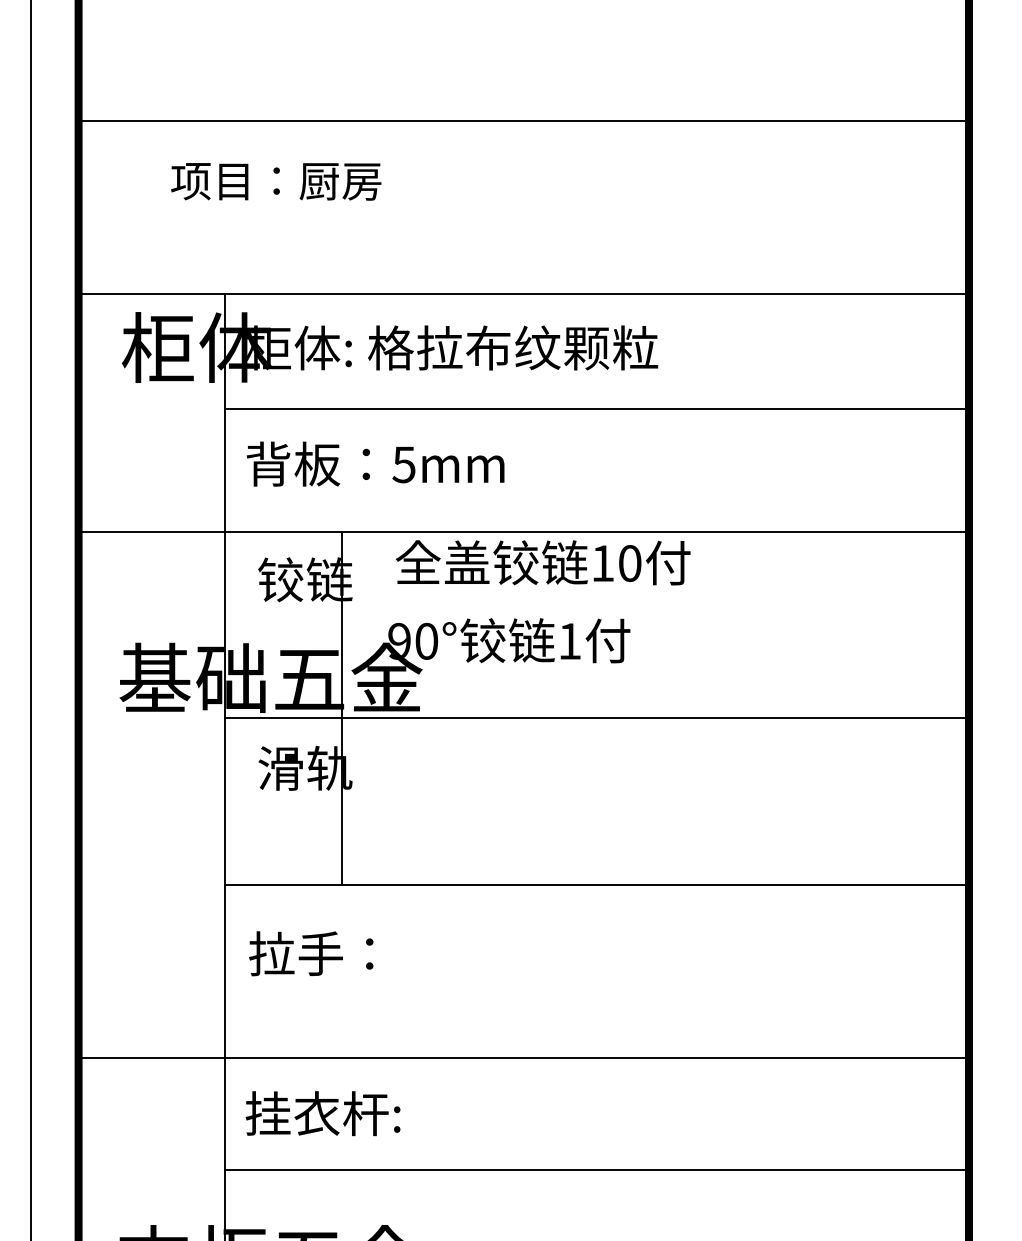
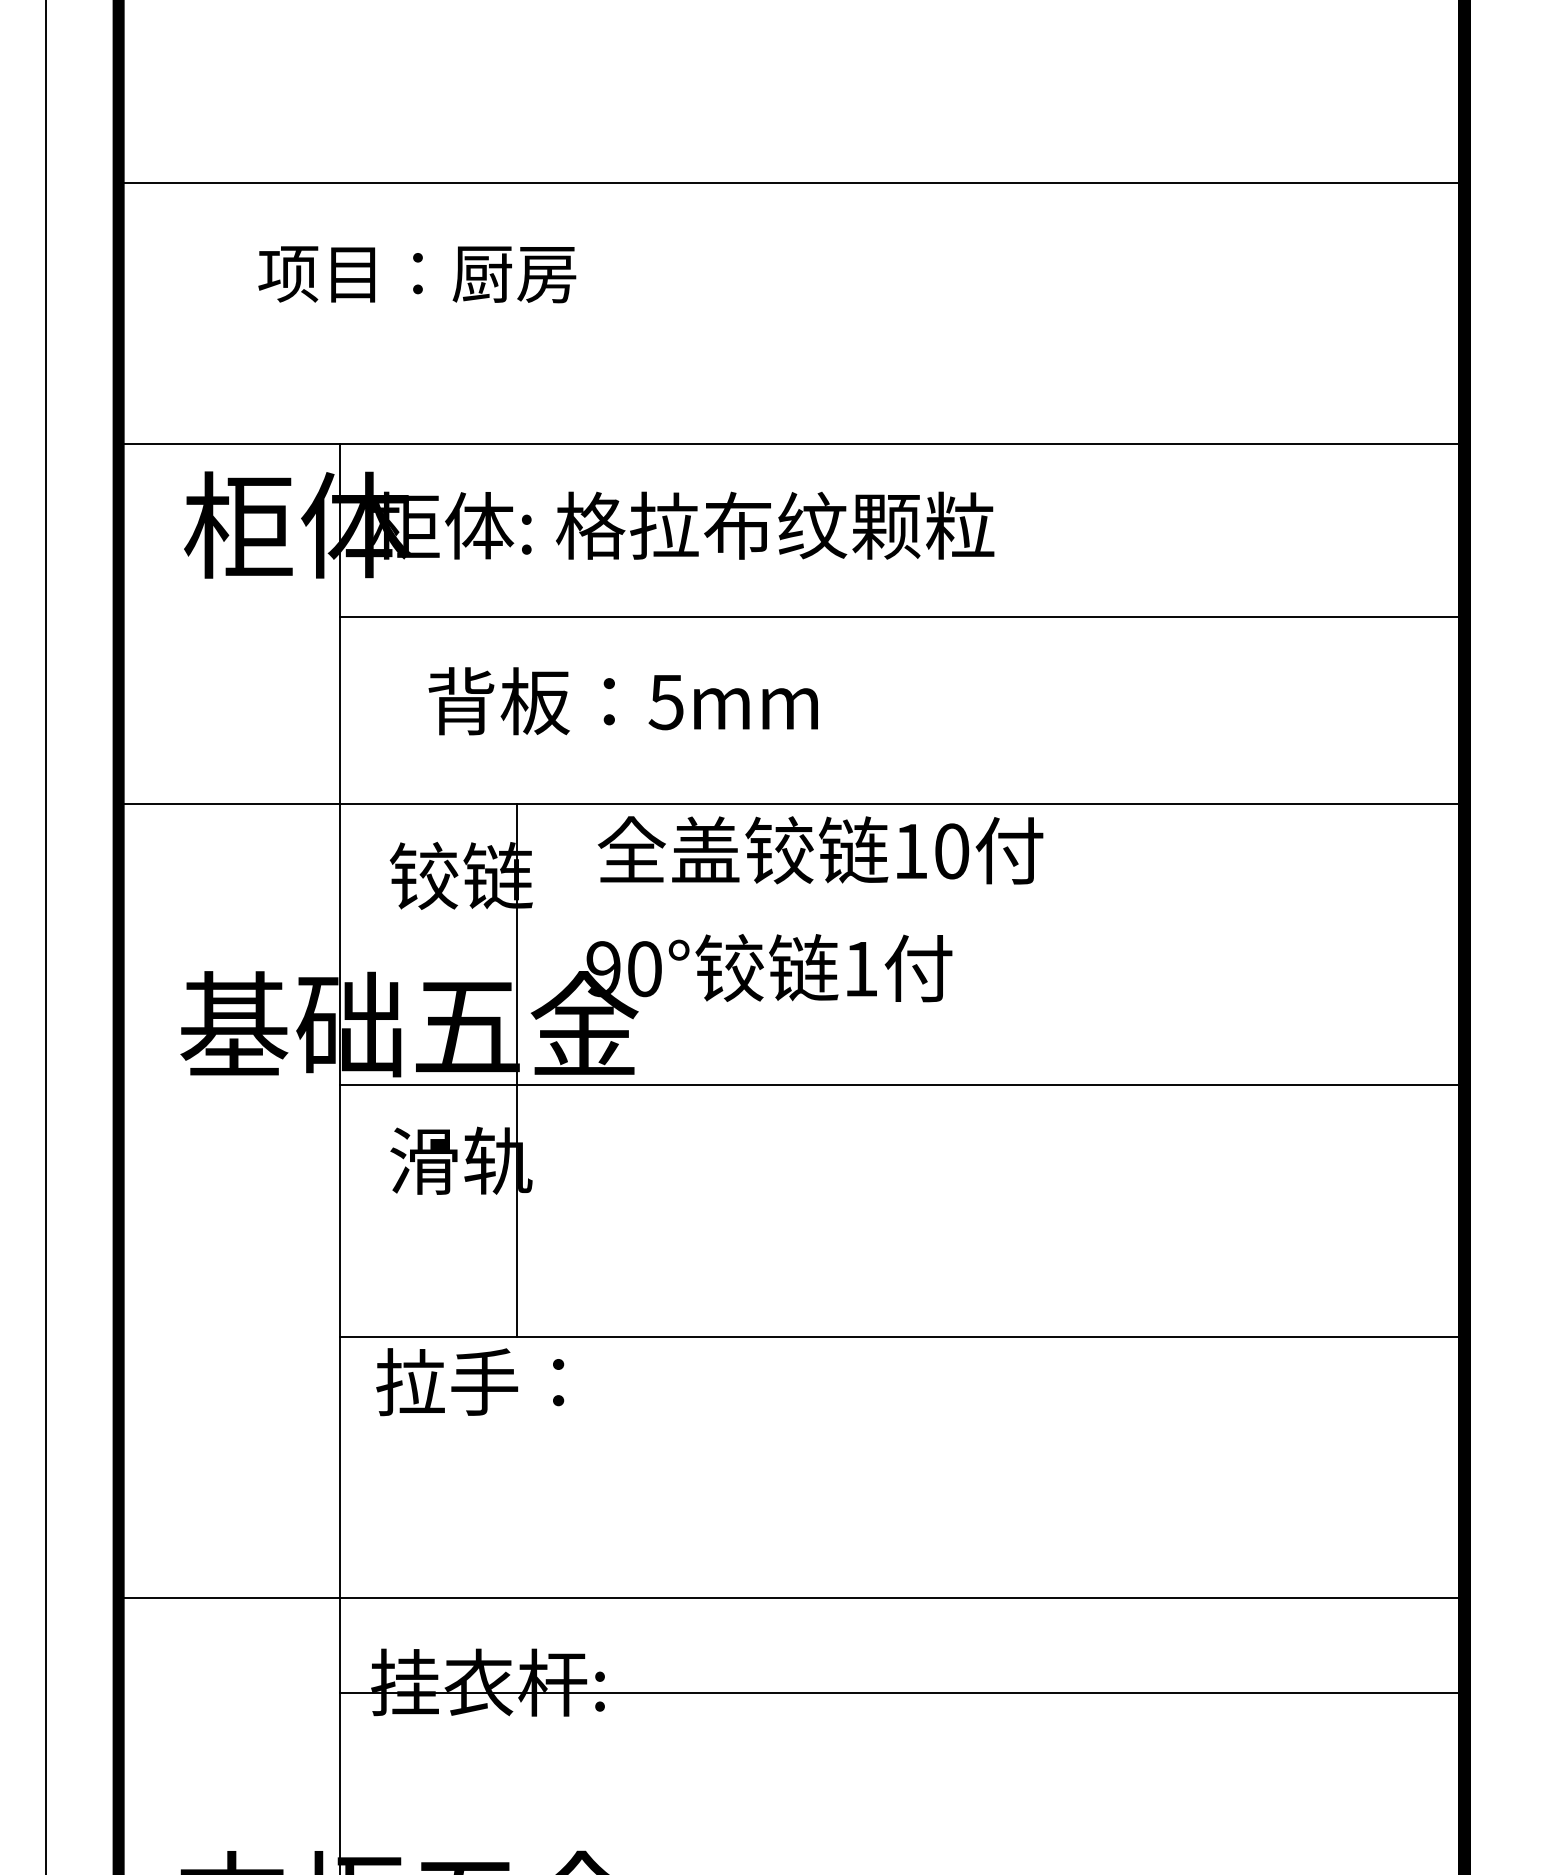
text: (375, 463) -> (623, 700), moved
text: (311, 953) -> (470, 1381), moved
line: (597, 1170) -> (902, 1693), moved

